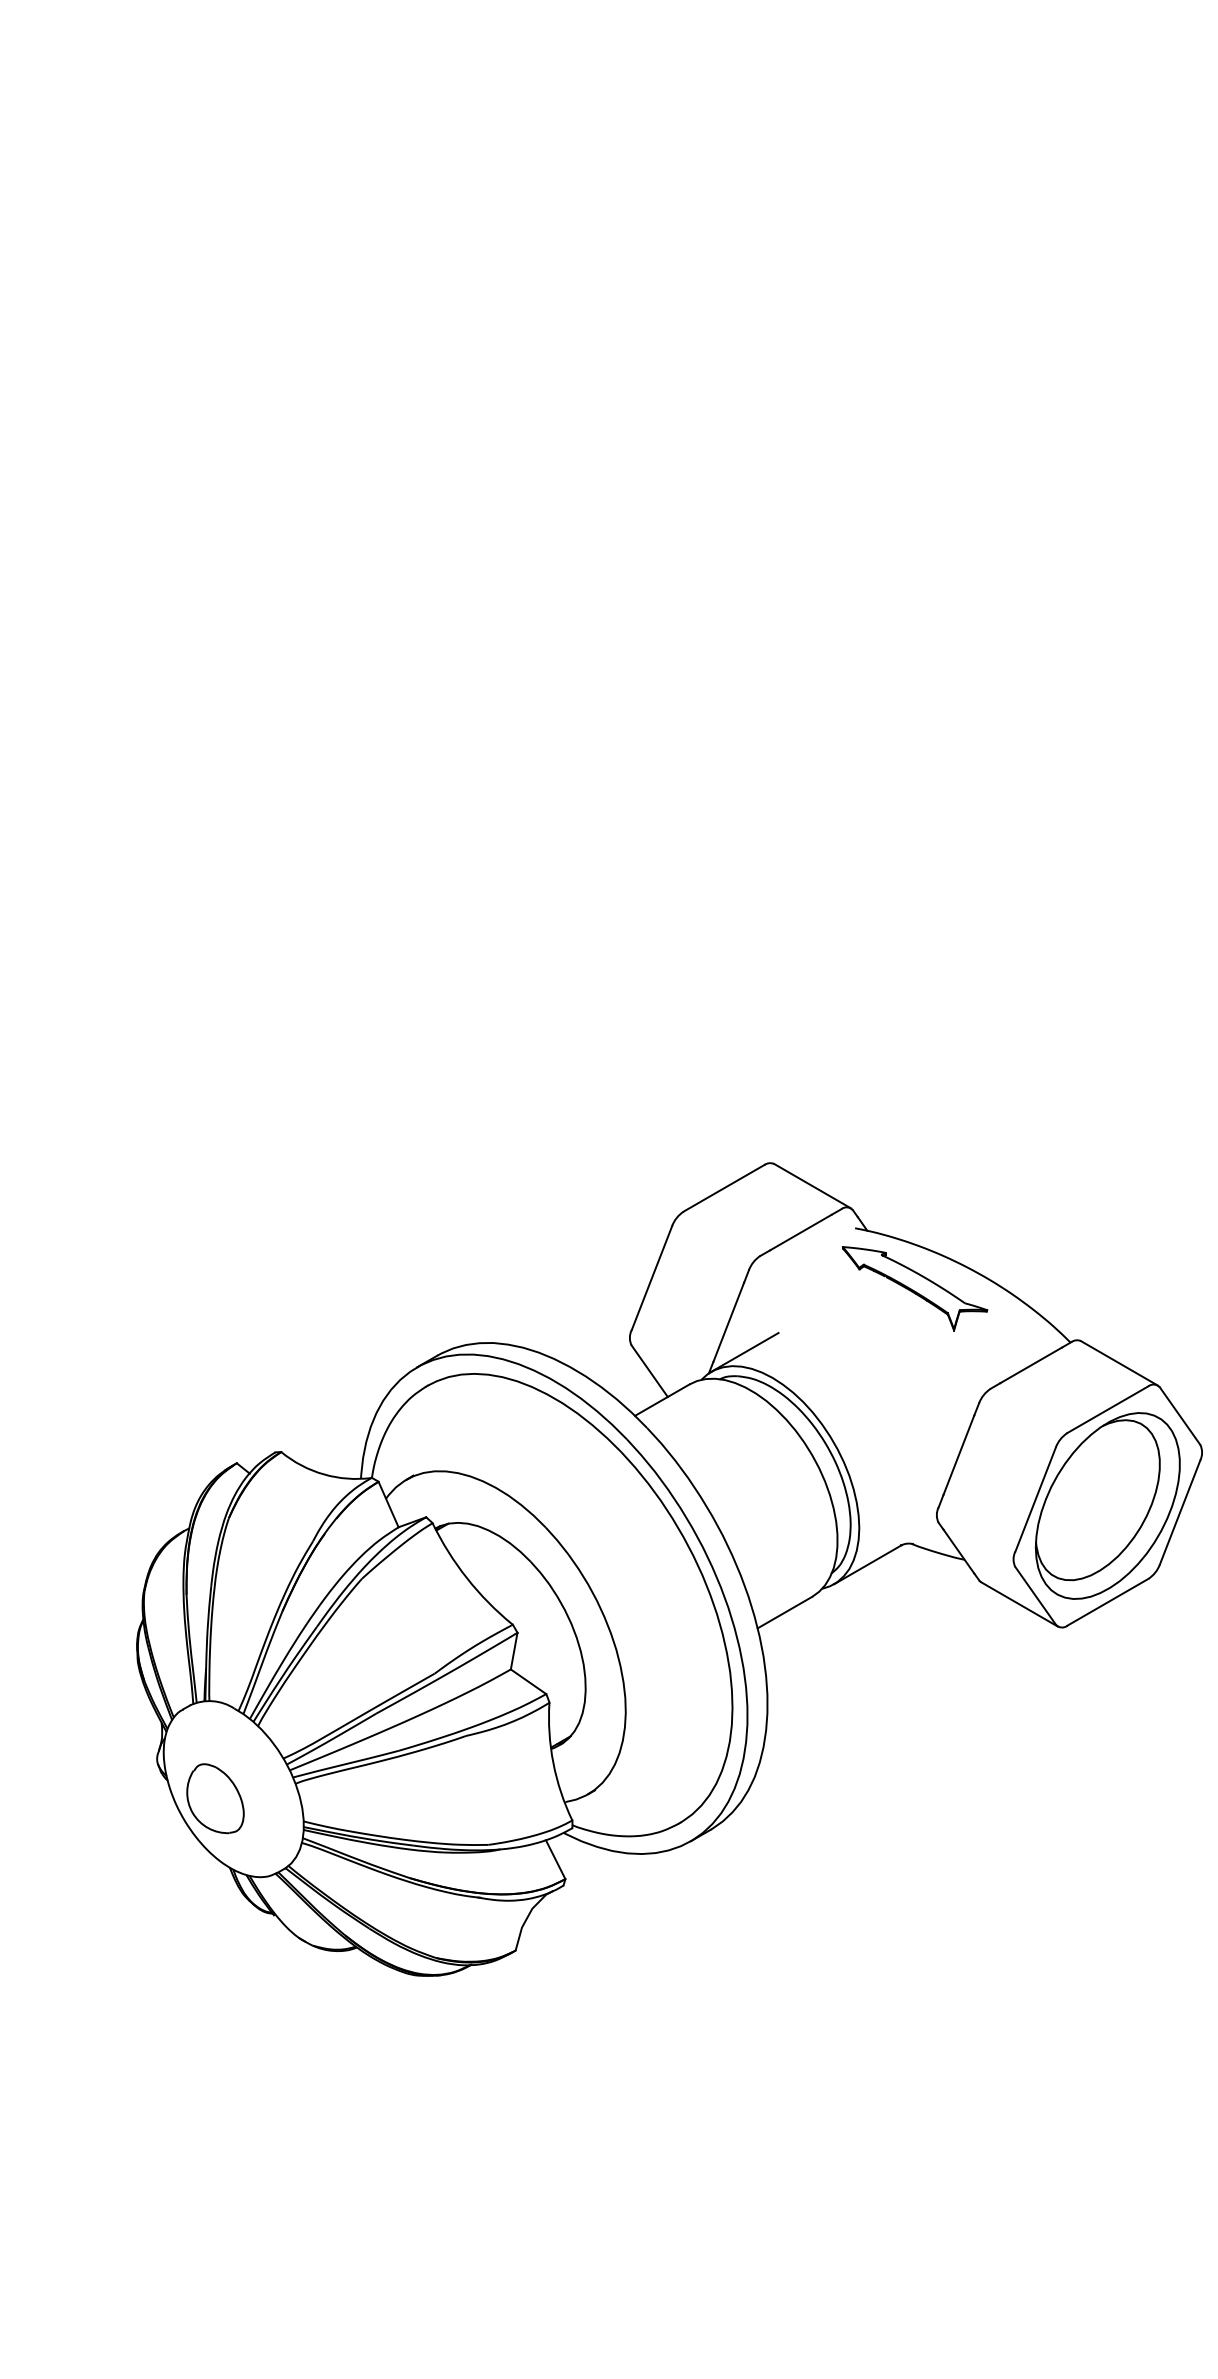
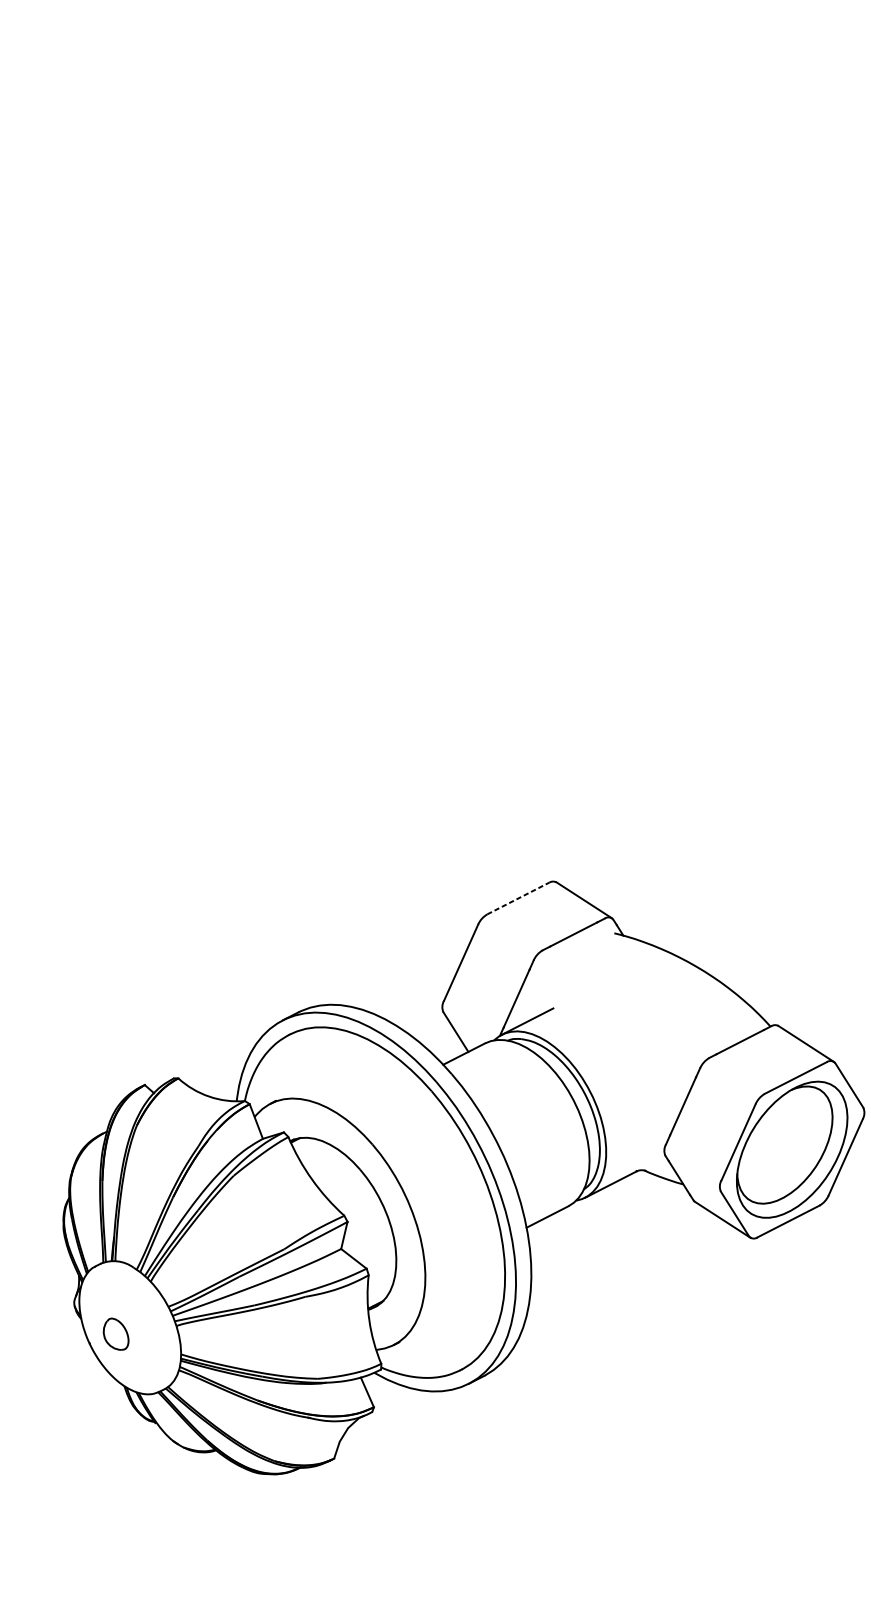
line: (724, 1188) -> (518, 898), solid -> dashed
part: (914, 1288) -> (656, 980), removed
part: (215, 1798) -> (116, 1334), size x0.6

